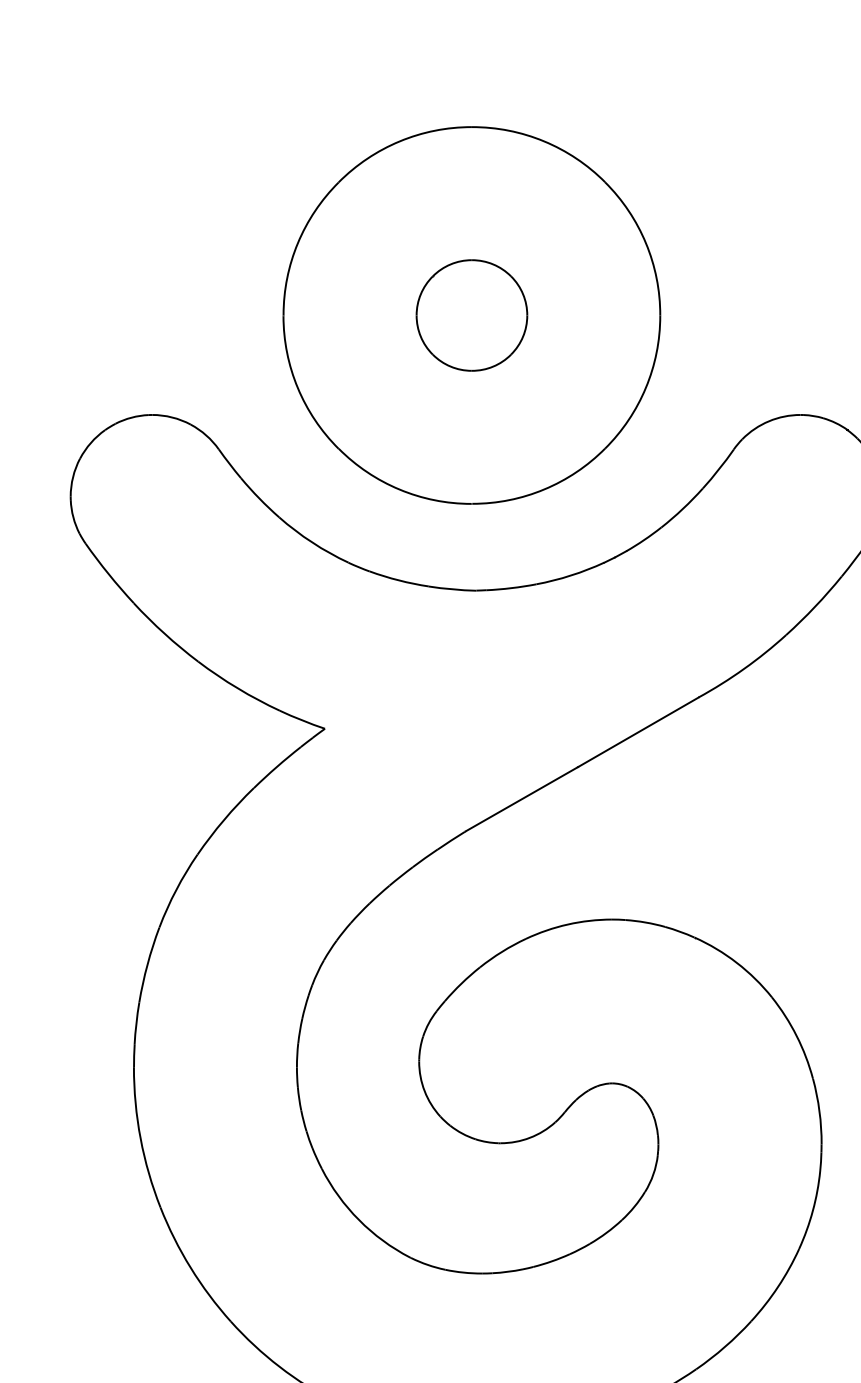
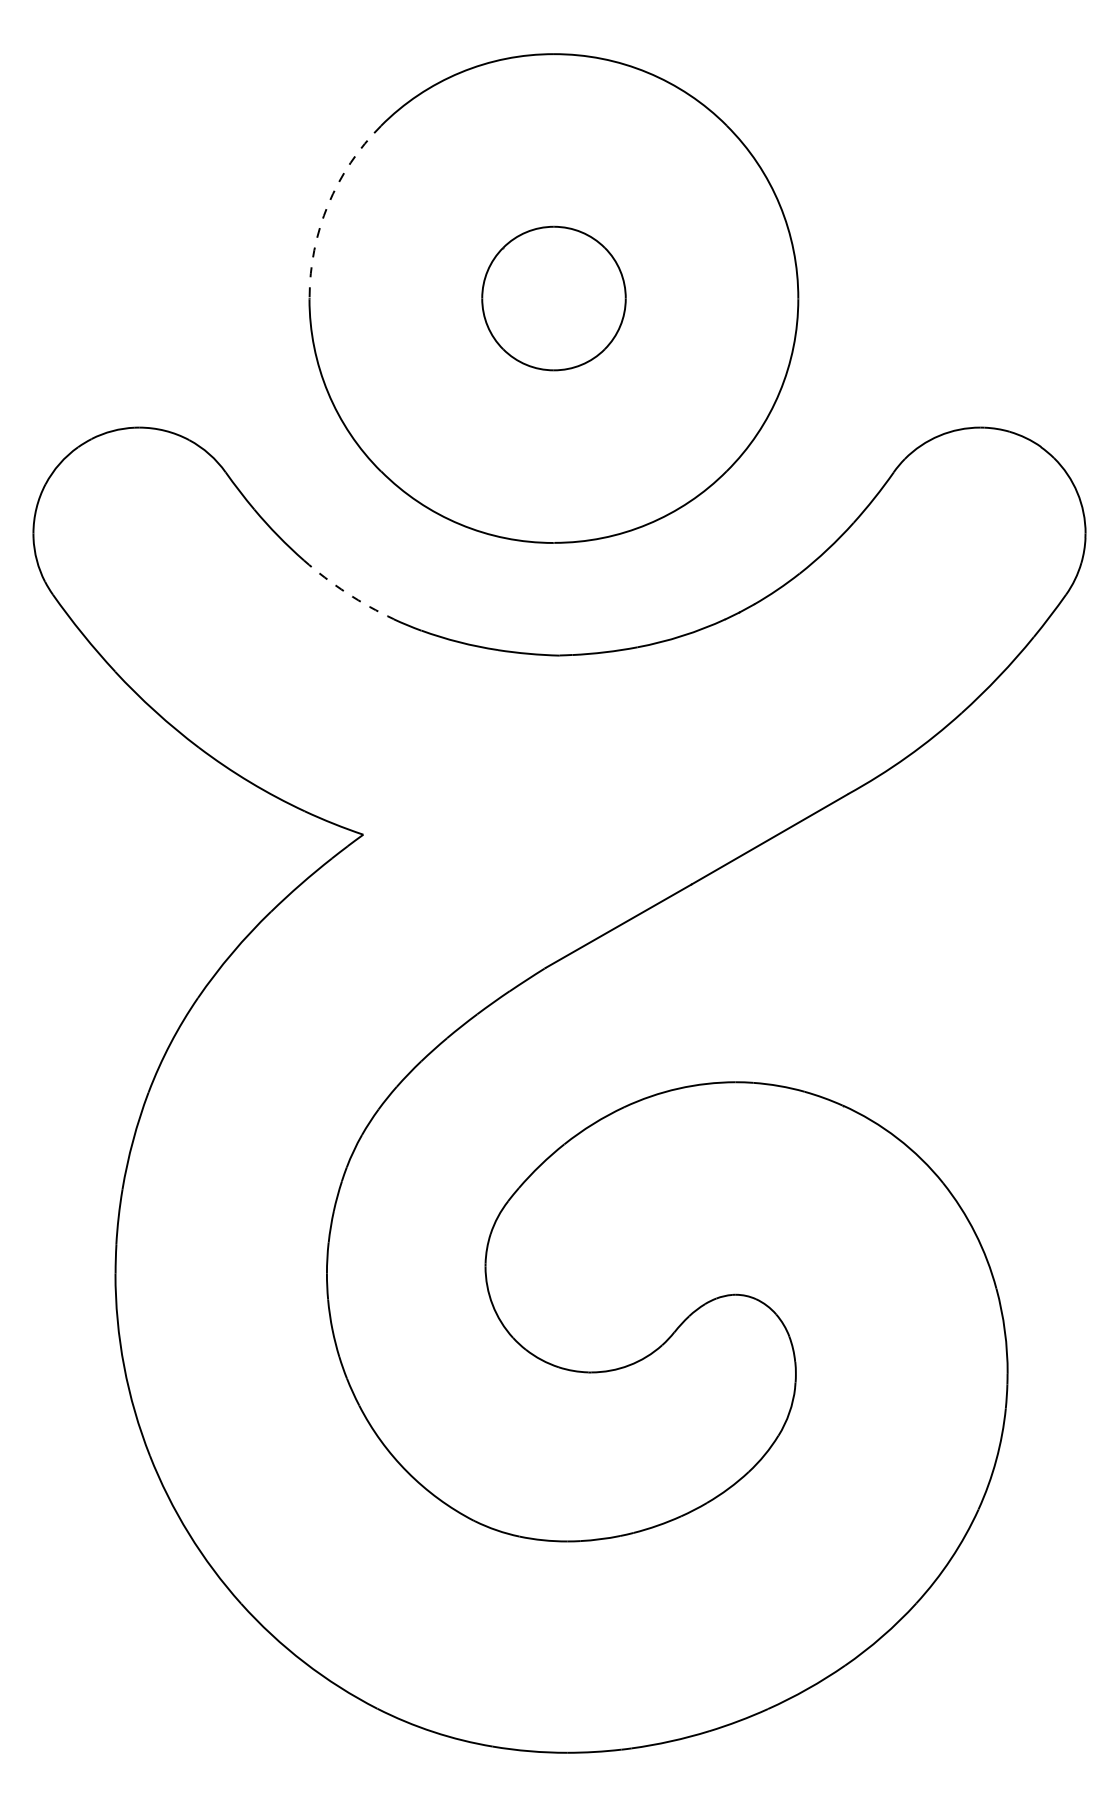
arc: (298, 243) -> (328, 204), solid -> dashed
arc: (312, 542) -> (346, 593), solid -> dashed

